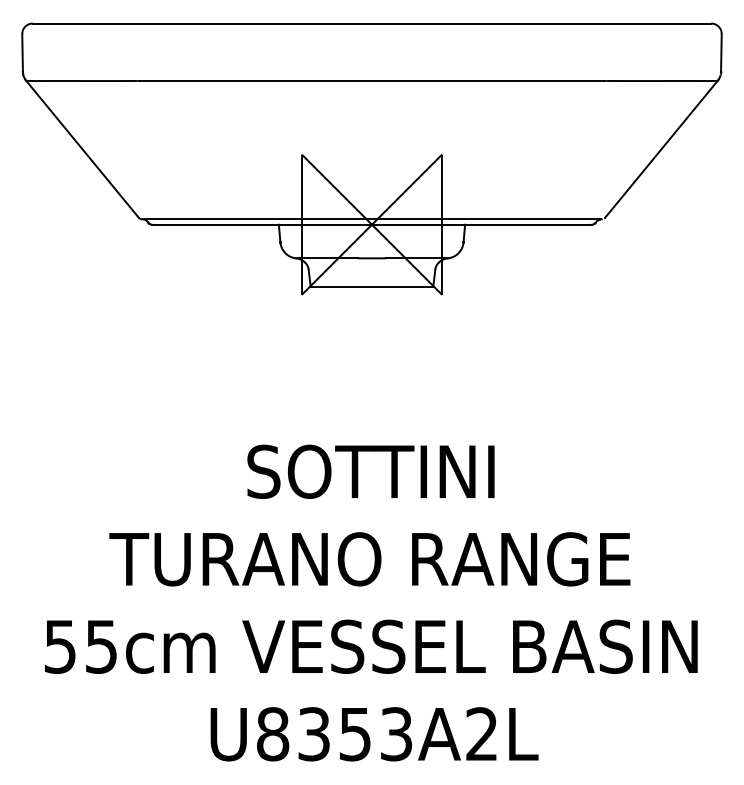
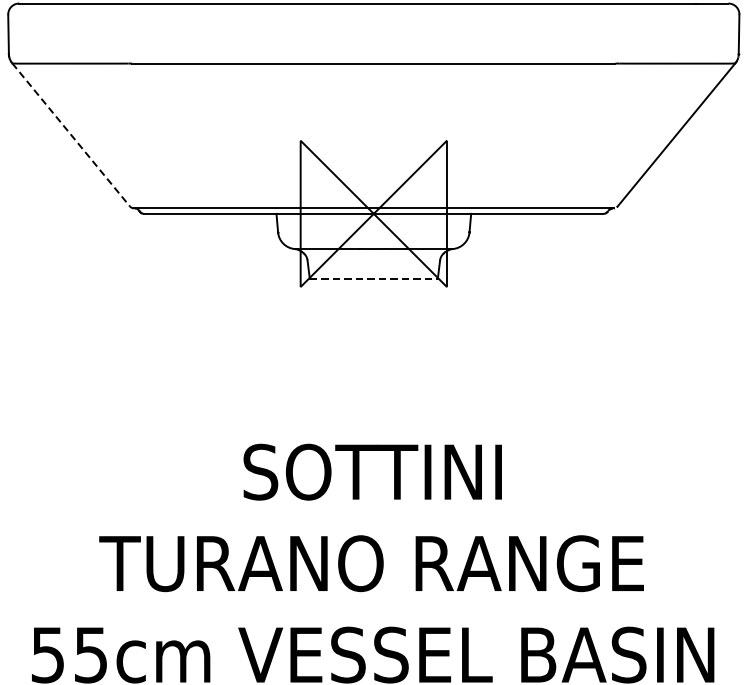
line: (82, 149) -> (71, 135), solid -> dashed
line: (372, 286) -> (374, 278), solid -> dashed

